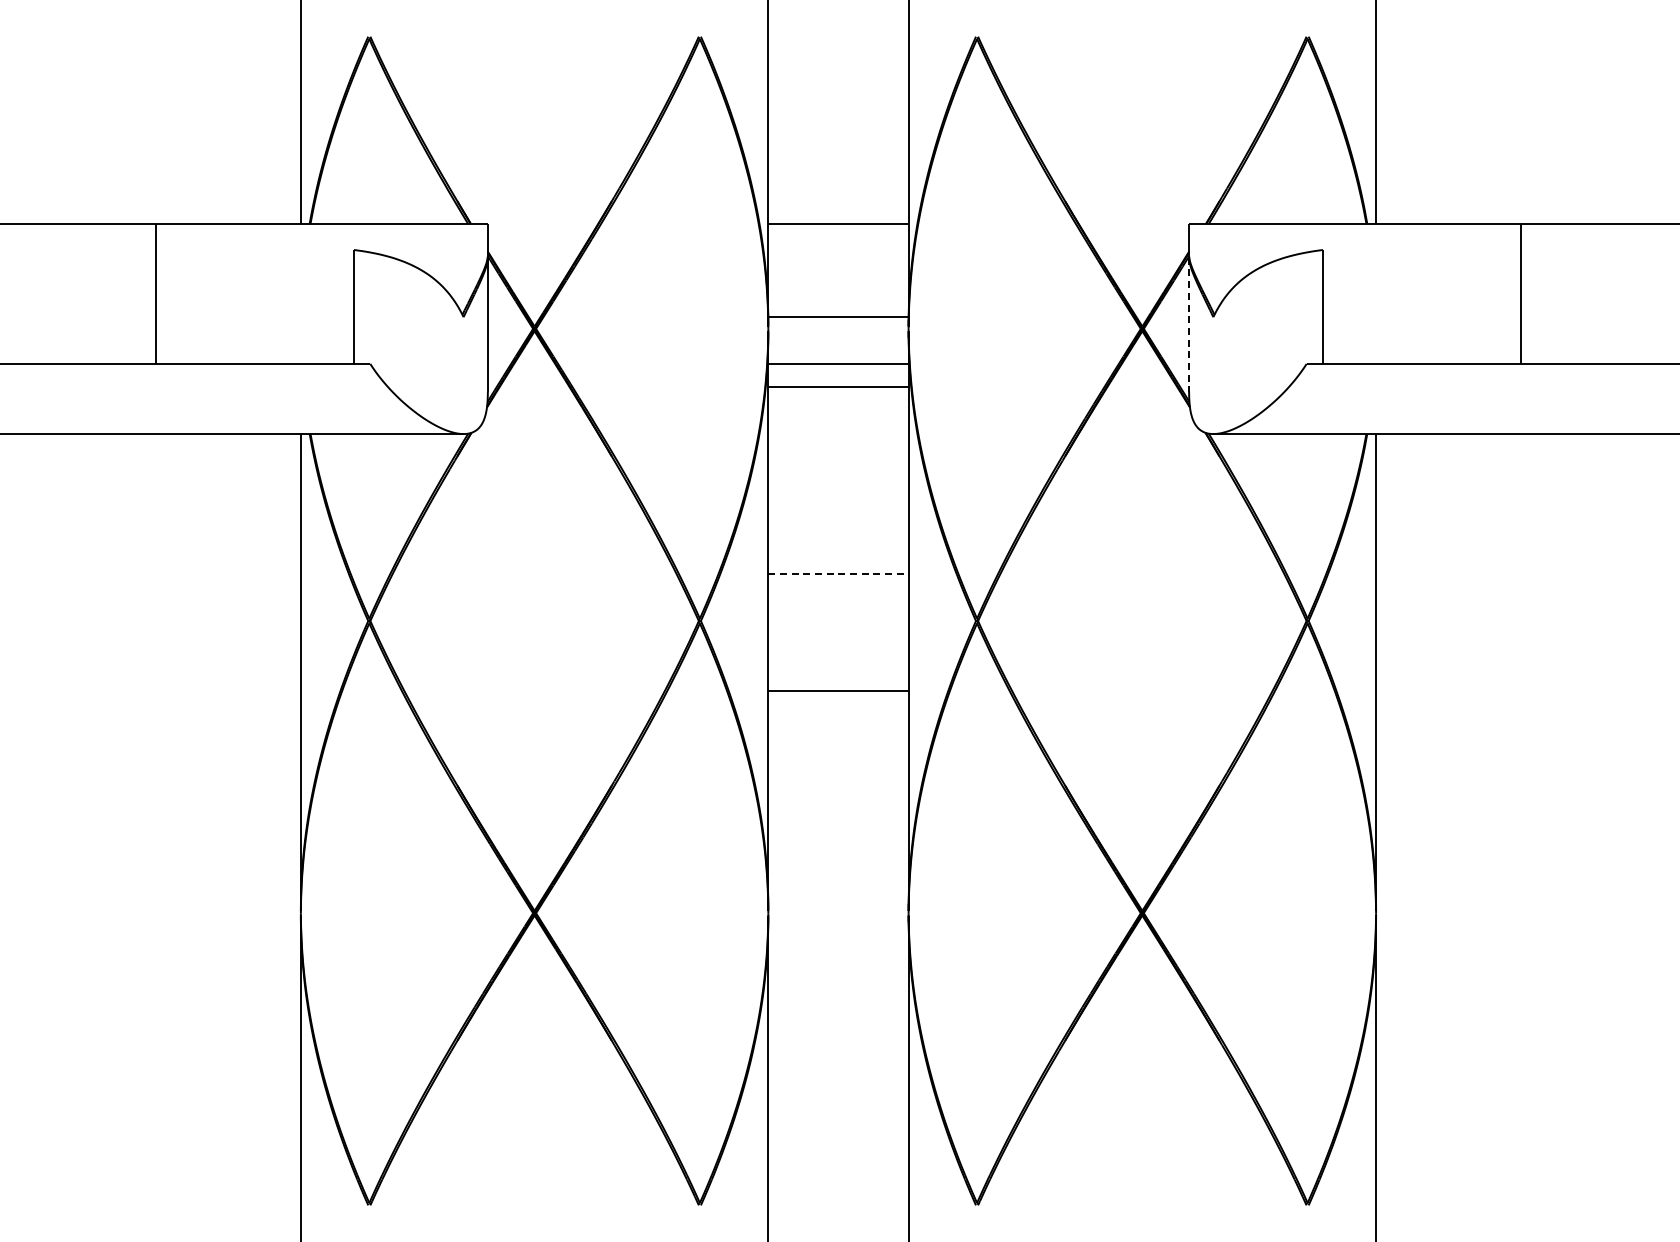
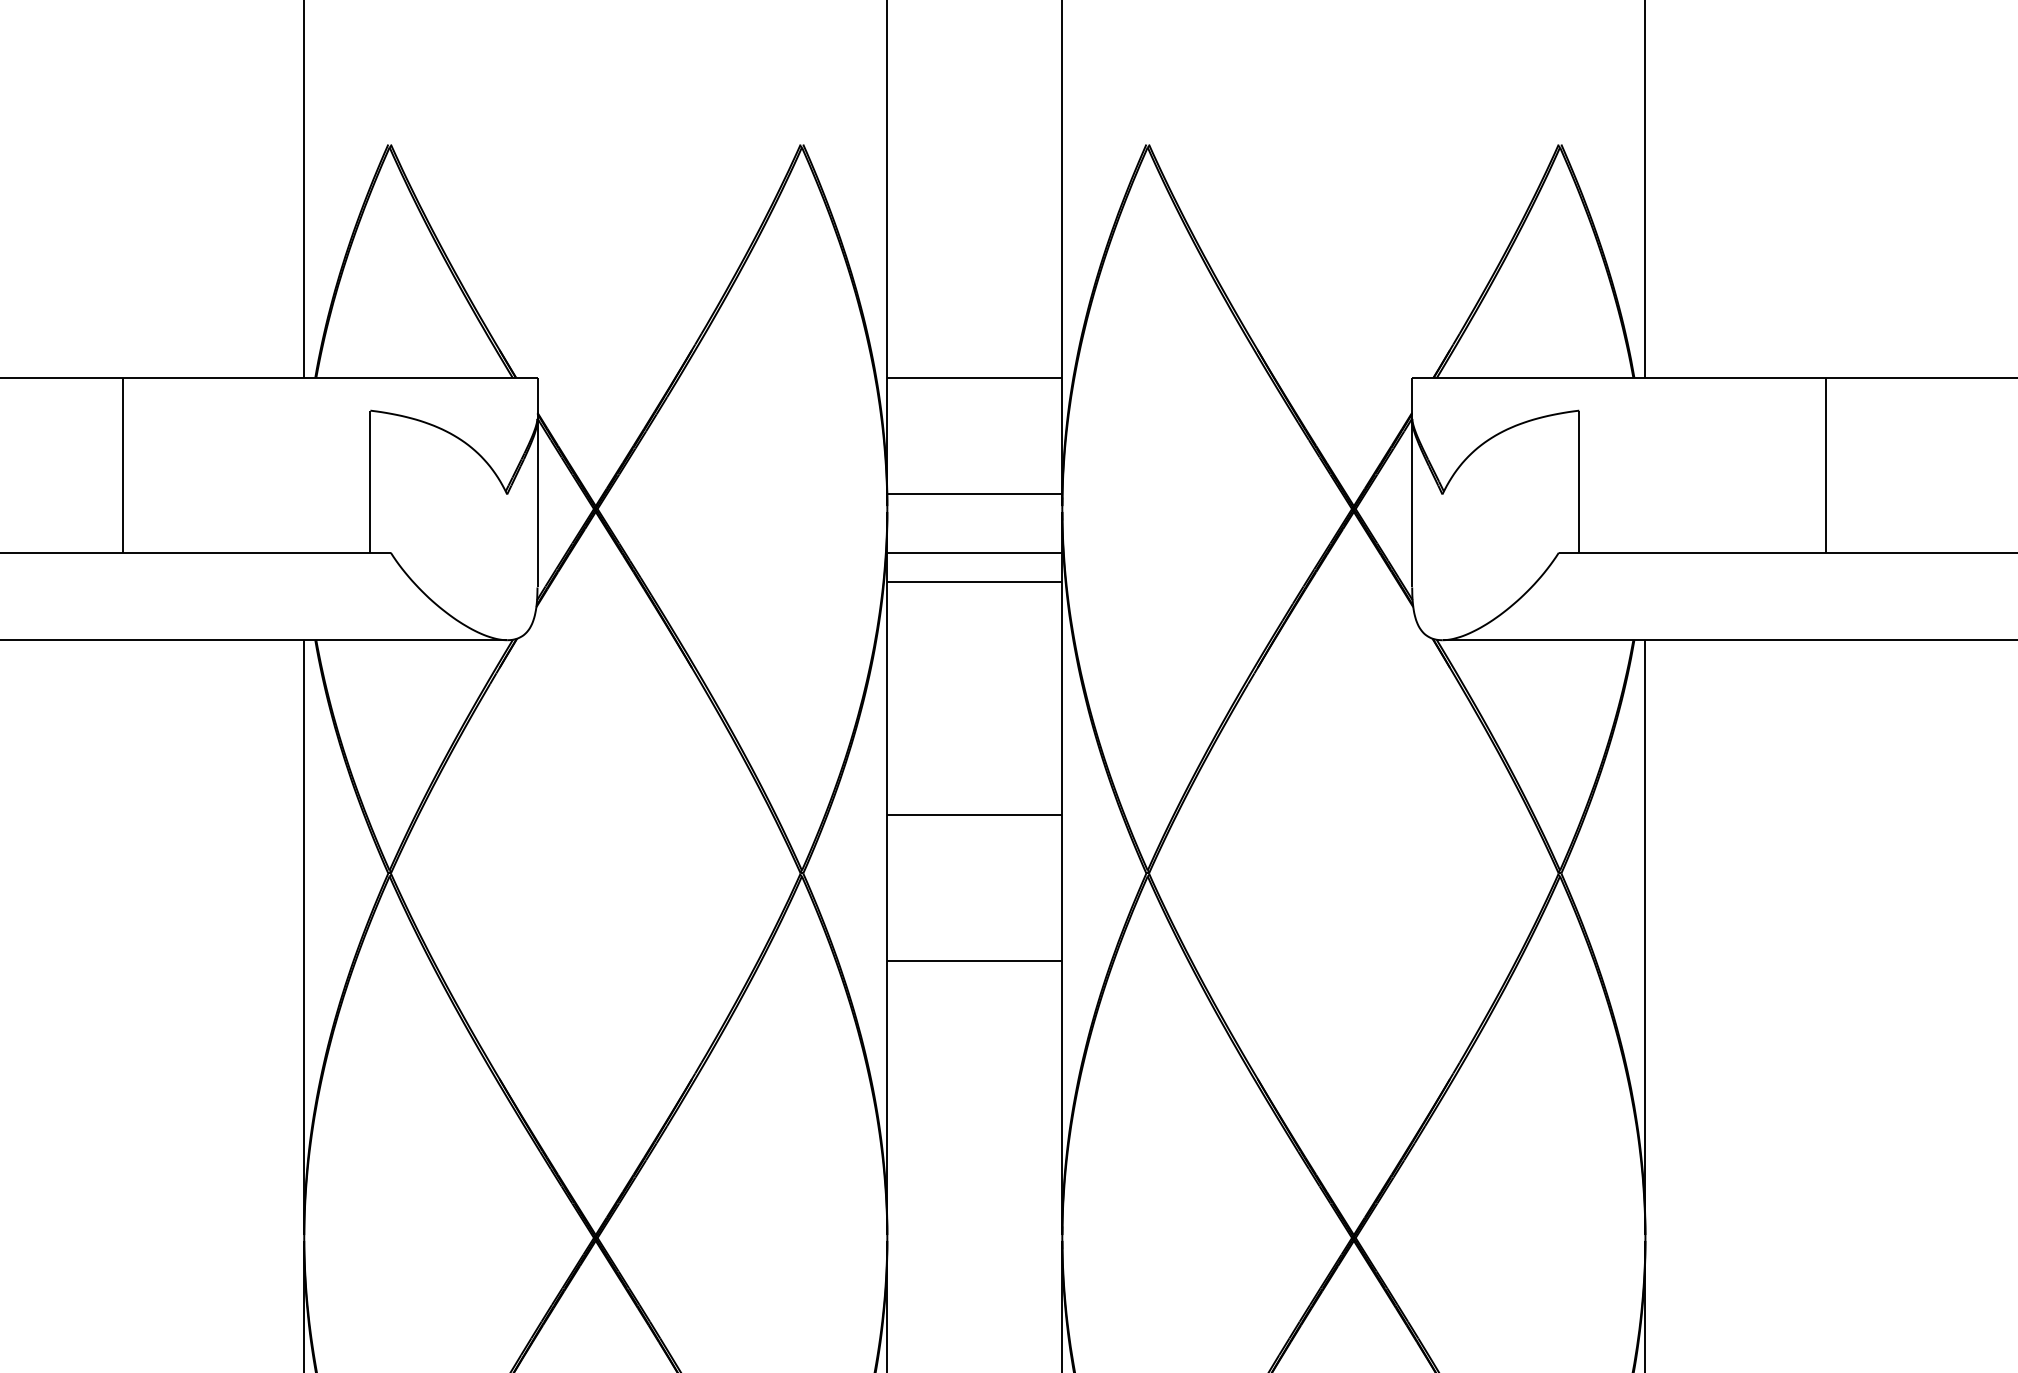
line: (1189, 324) -> (1412, 503), dashed -> solid
line: (838, 574) -> (974, 815), dashed -> solid

